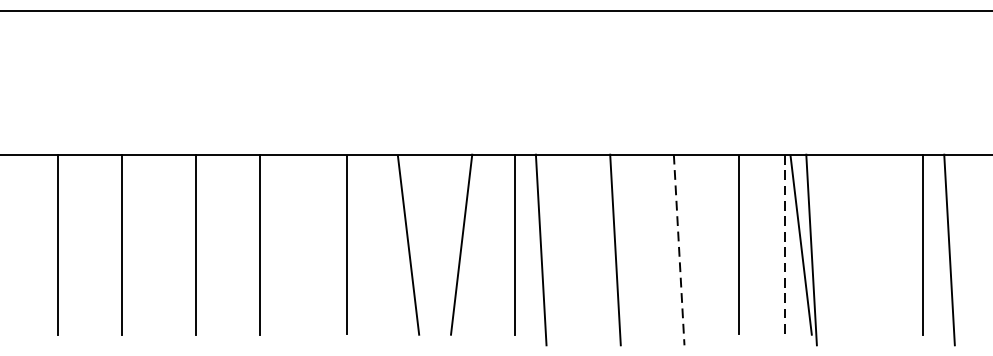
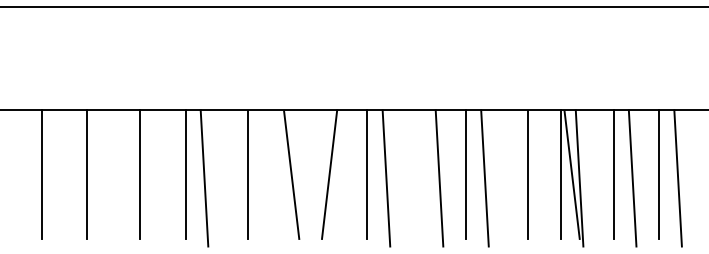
line: (653, 244) -> (466, 174), added
line: (859, 244) -> (613, 174), added
line: (784, 245) -> (560, 175), dashed -> solid
line: (286, 250) -> (204, 178), added
line: (679, 250) -> (485, 178), dashed -> solid
line: (885, 250) -> (632, 178), added

